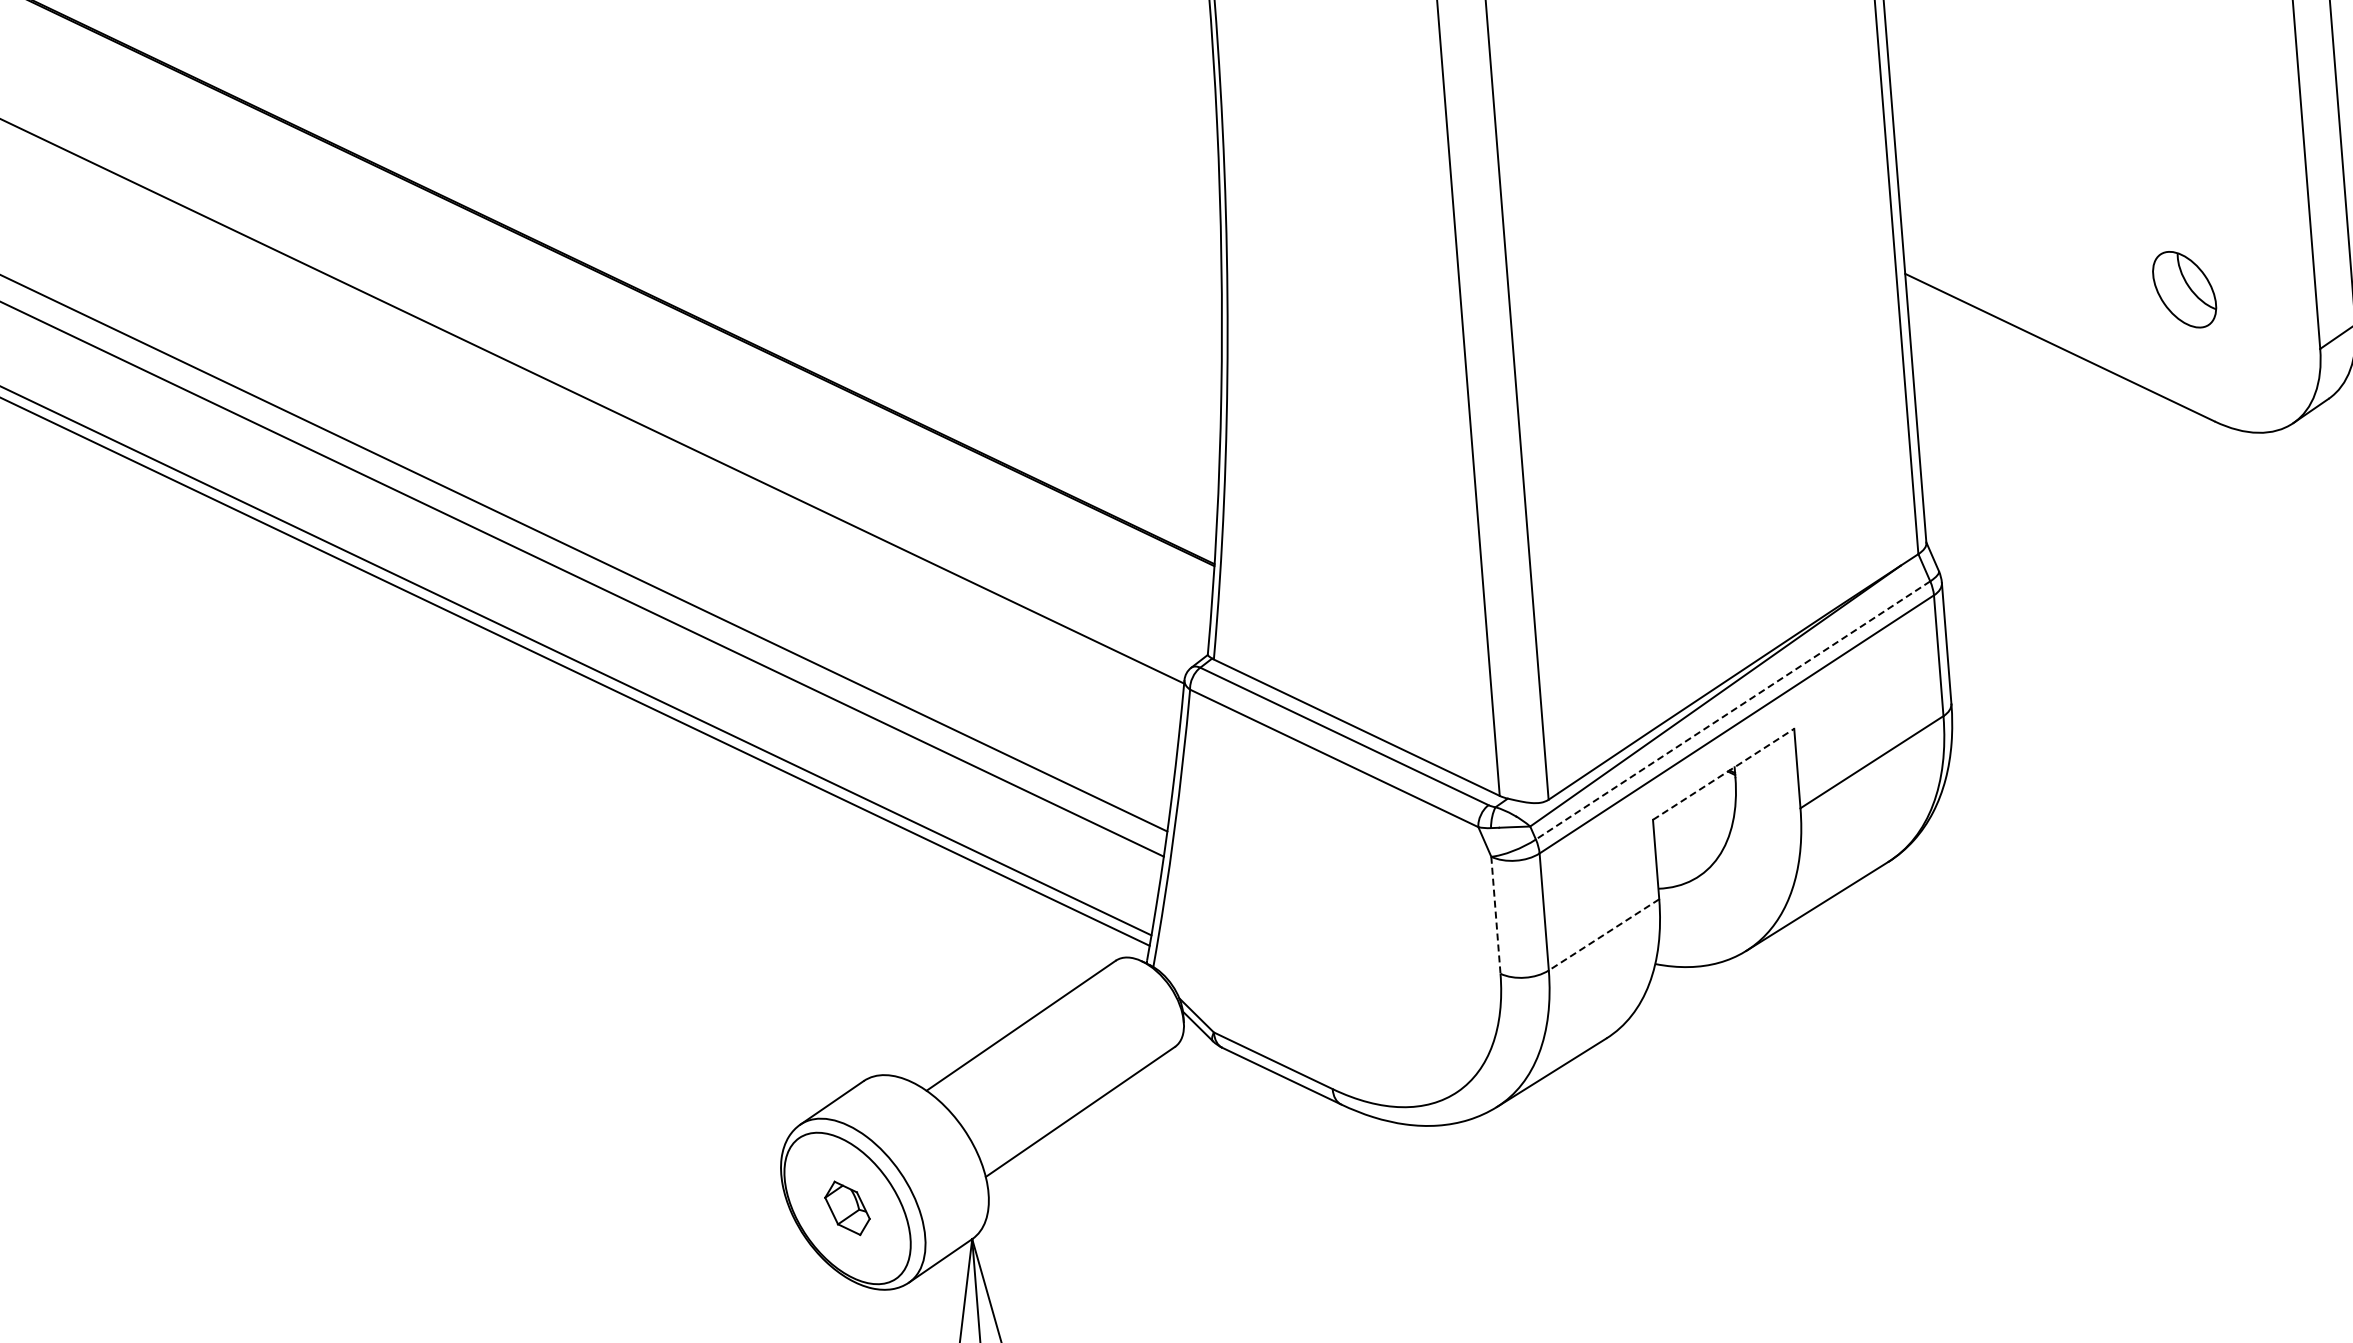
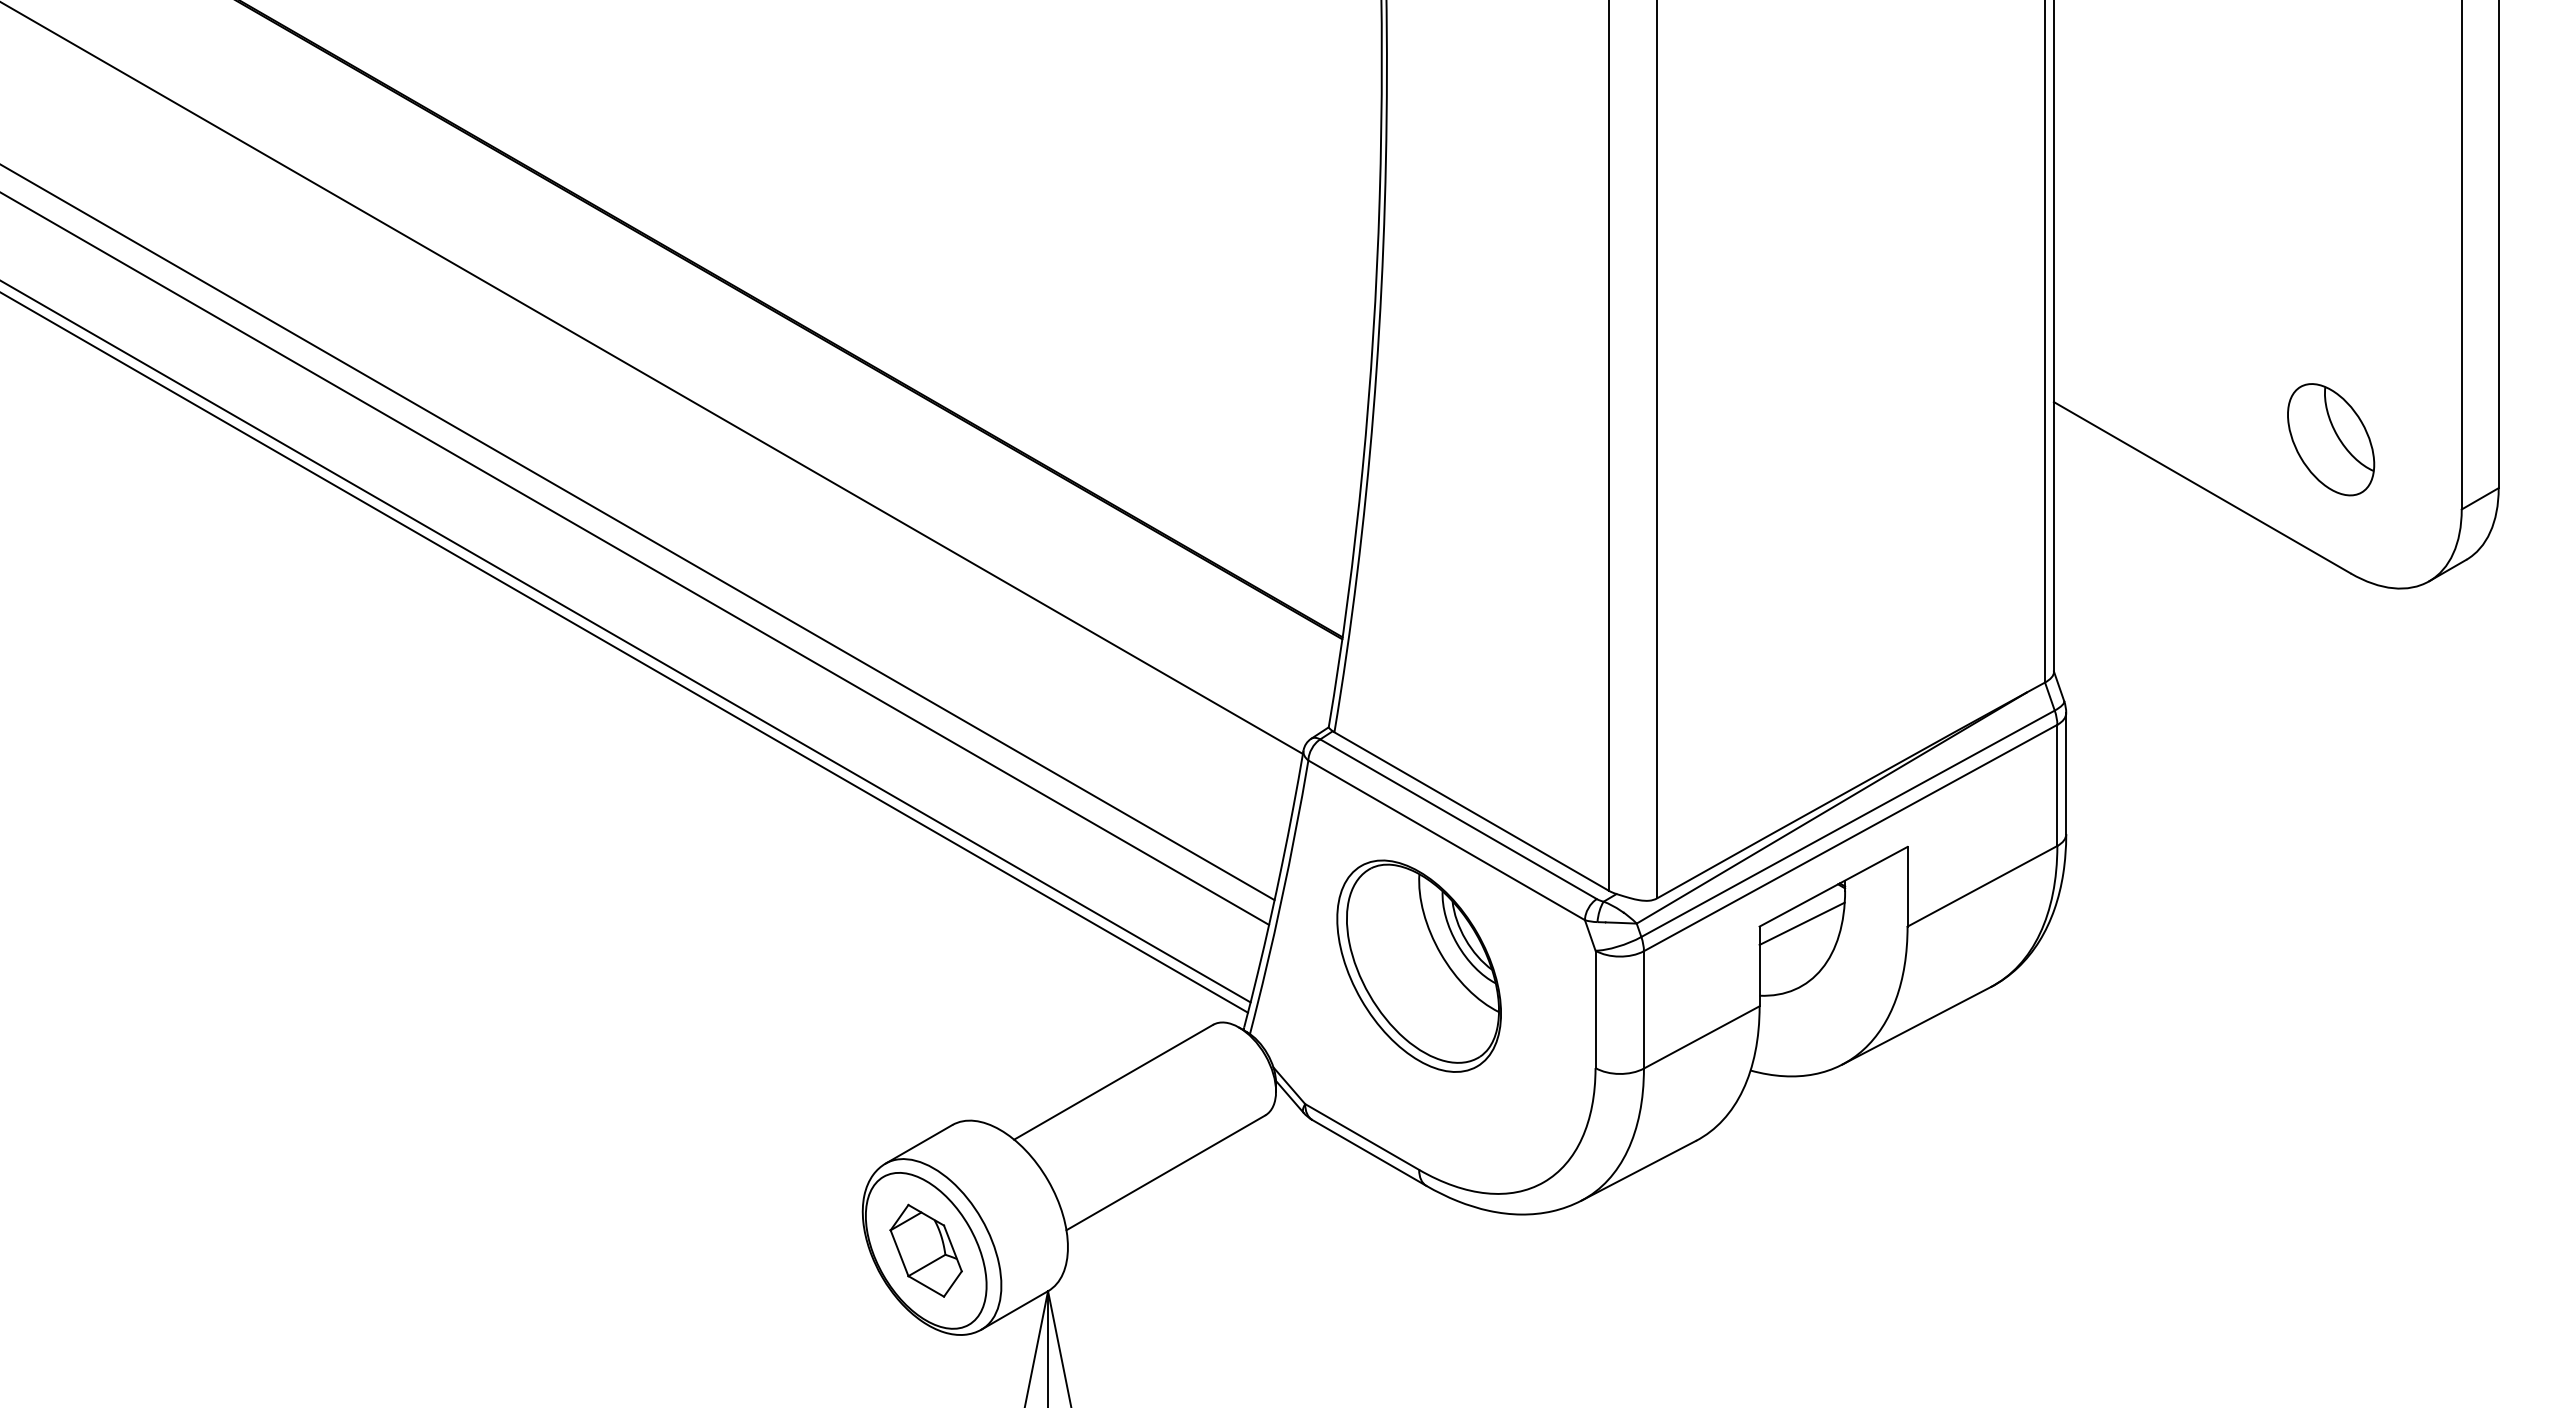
part: (2184, 289) -> (2331, 439), size x1.43
line: (1733, 710) -> (1848, 823), dashed -> solid
line: (1724, 774) -> (1834, 886), dashed -> solid
line: (1694, 813) -> (1801, 923), added
part: (1315, 885) -> (1418, 965), added
line: (1495, 915) -> (1595, 1009), dashed -> solid
line: (1603, 934) -> (1701, 1037), dashed -> solid
part: (846, 1208) -> (925, 1250), size x1.67

